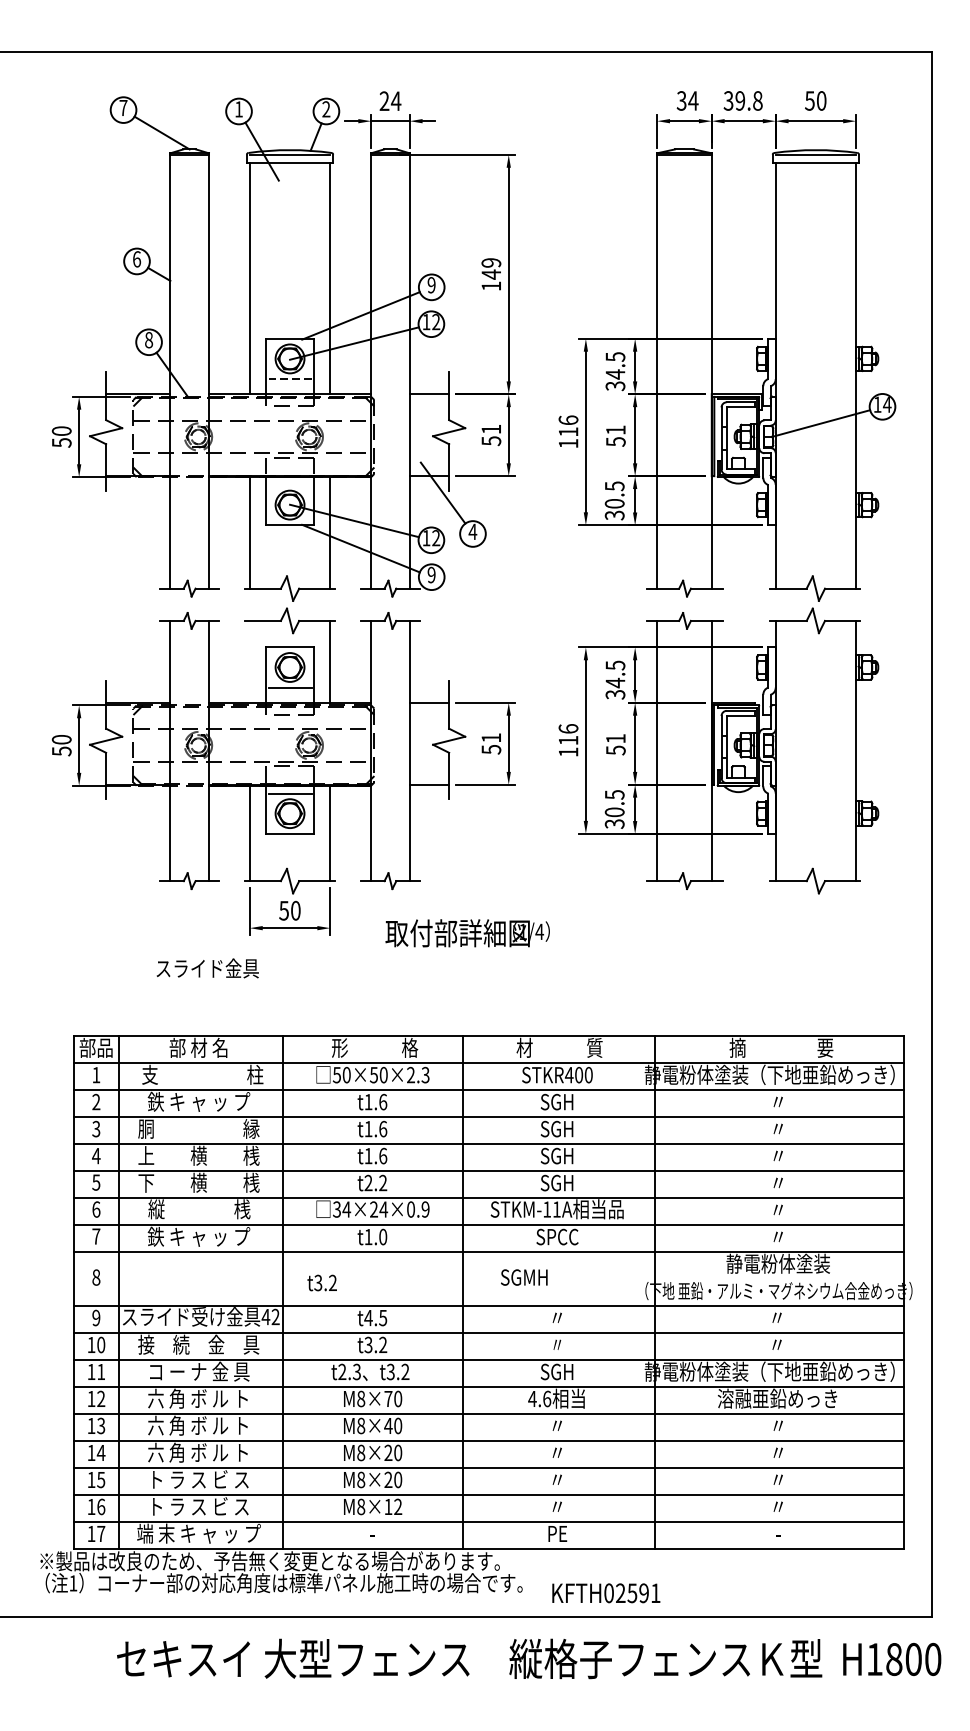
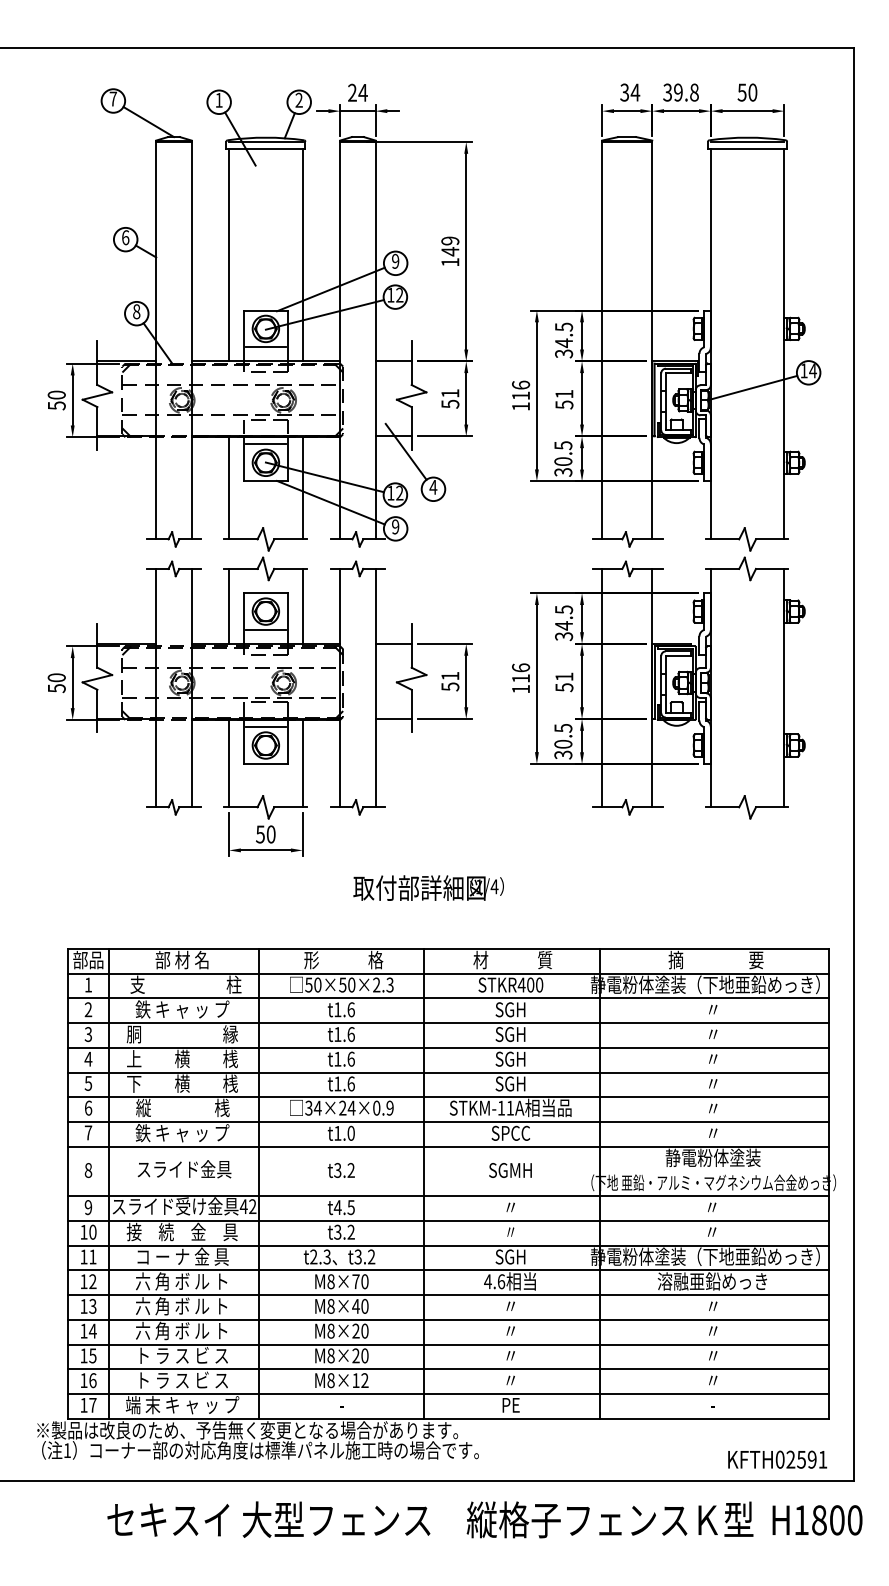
line: (289, 379) -> (265, 347), dashed -> solid
line: (289, 485) -> (265, 444), added
line: (250, 660) -> (229, 605), added
text: (467, 932) -> (428, 887), moved
text: (207, 968) -> (184, 1169), moved
text: (375, 1182) -> (344, 1083), t2.2 -> t1.6
text: (524, 1277) -> (510, 1170), moved
text: (321, 1283) -> (340, 1170), moved
text: (606, 1593) -> (777, 1459), moved

